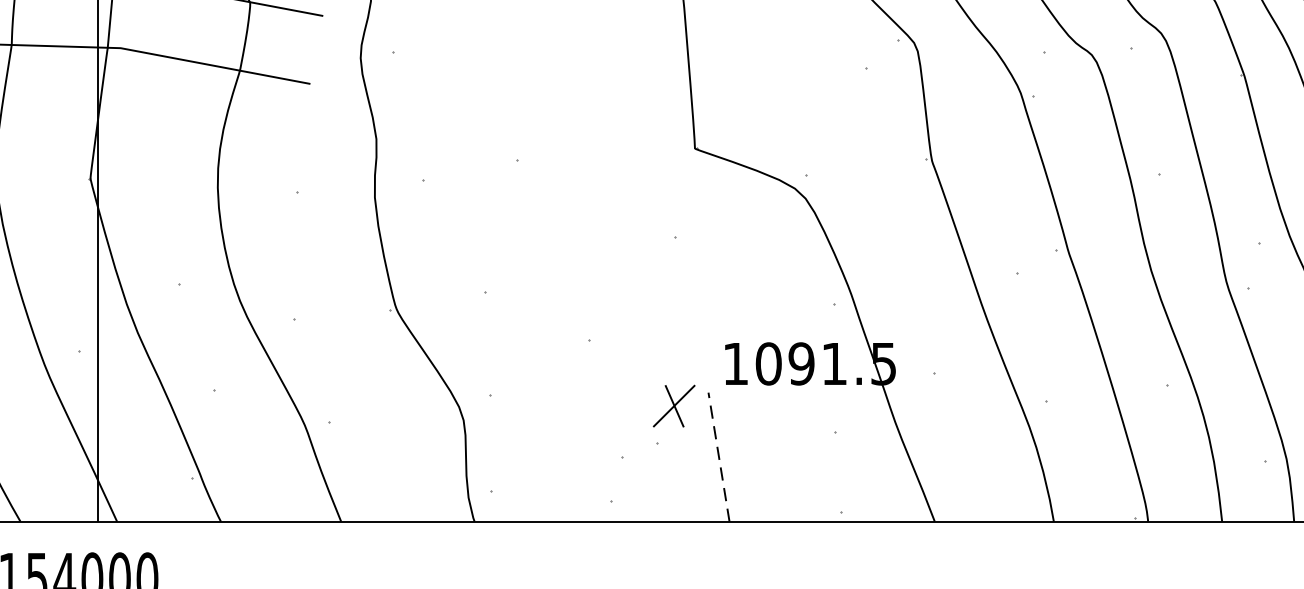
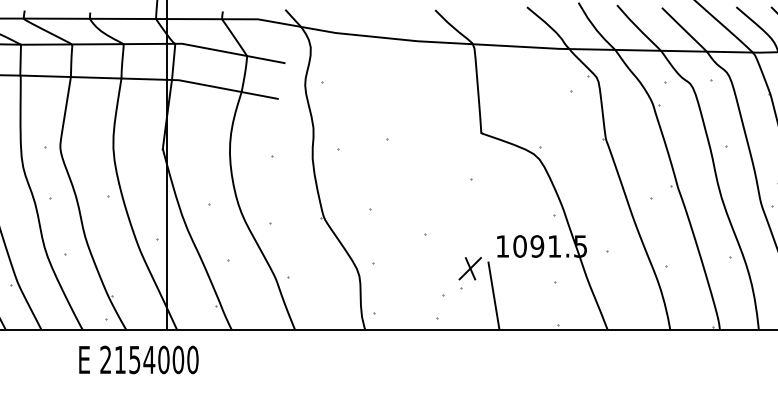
line: (718, 457) -> (493, 295), dashed -> solid

